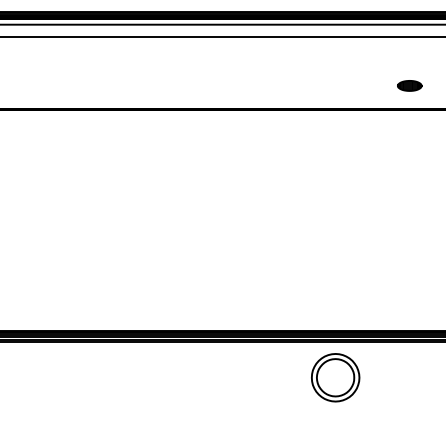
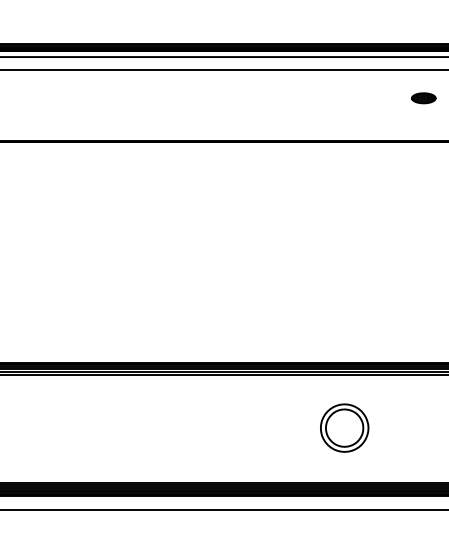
part: (409, 86) -> (423, 98), moved
part: (335, 377) -> (344, 427), moved

